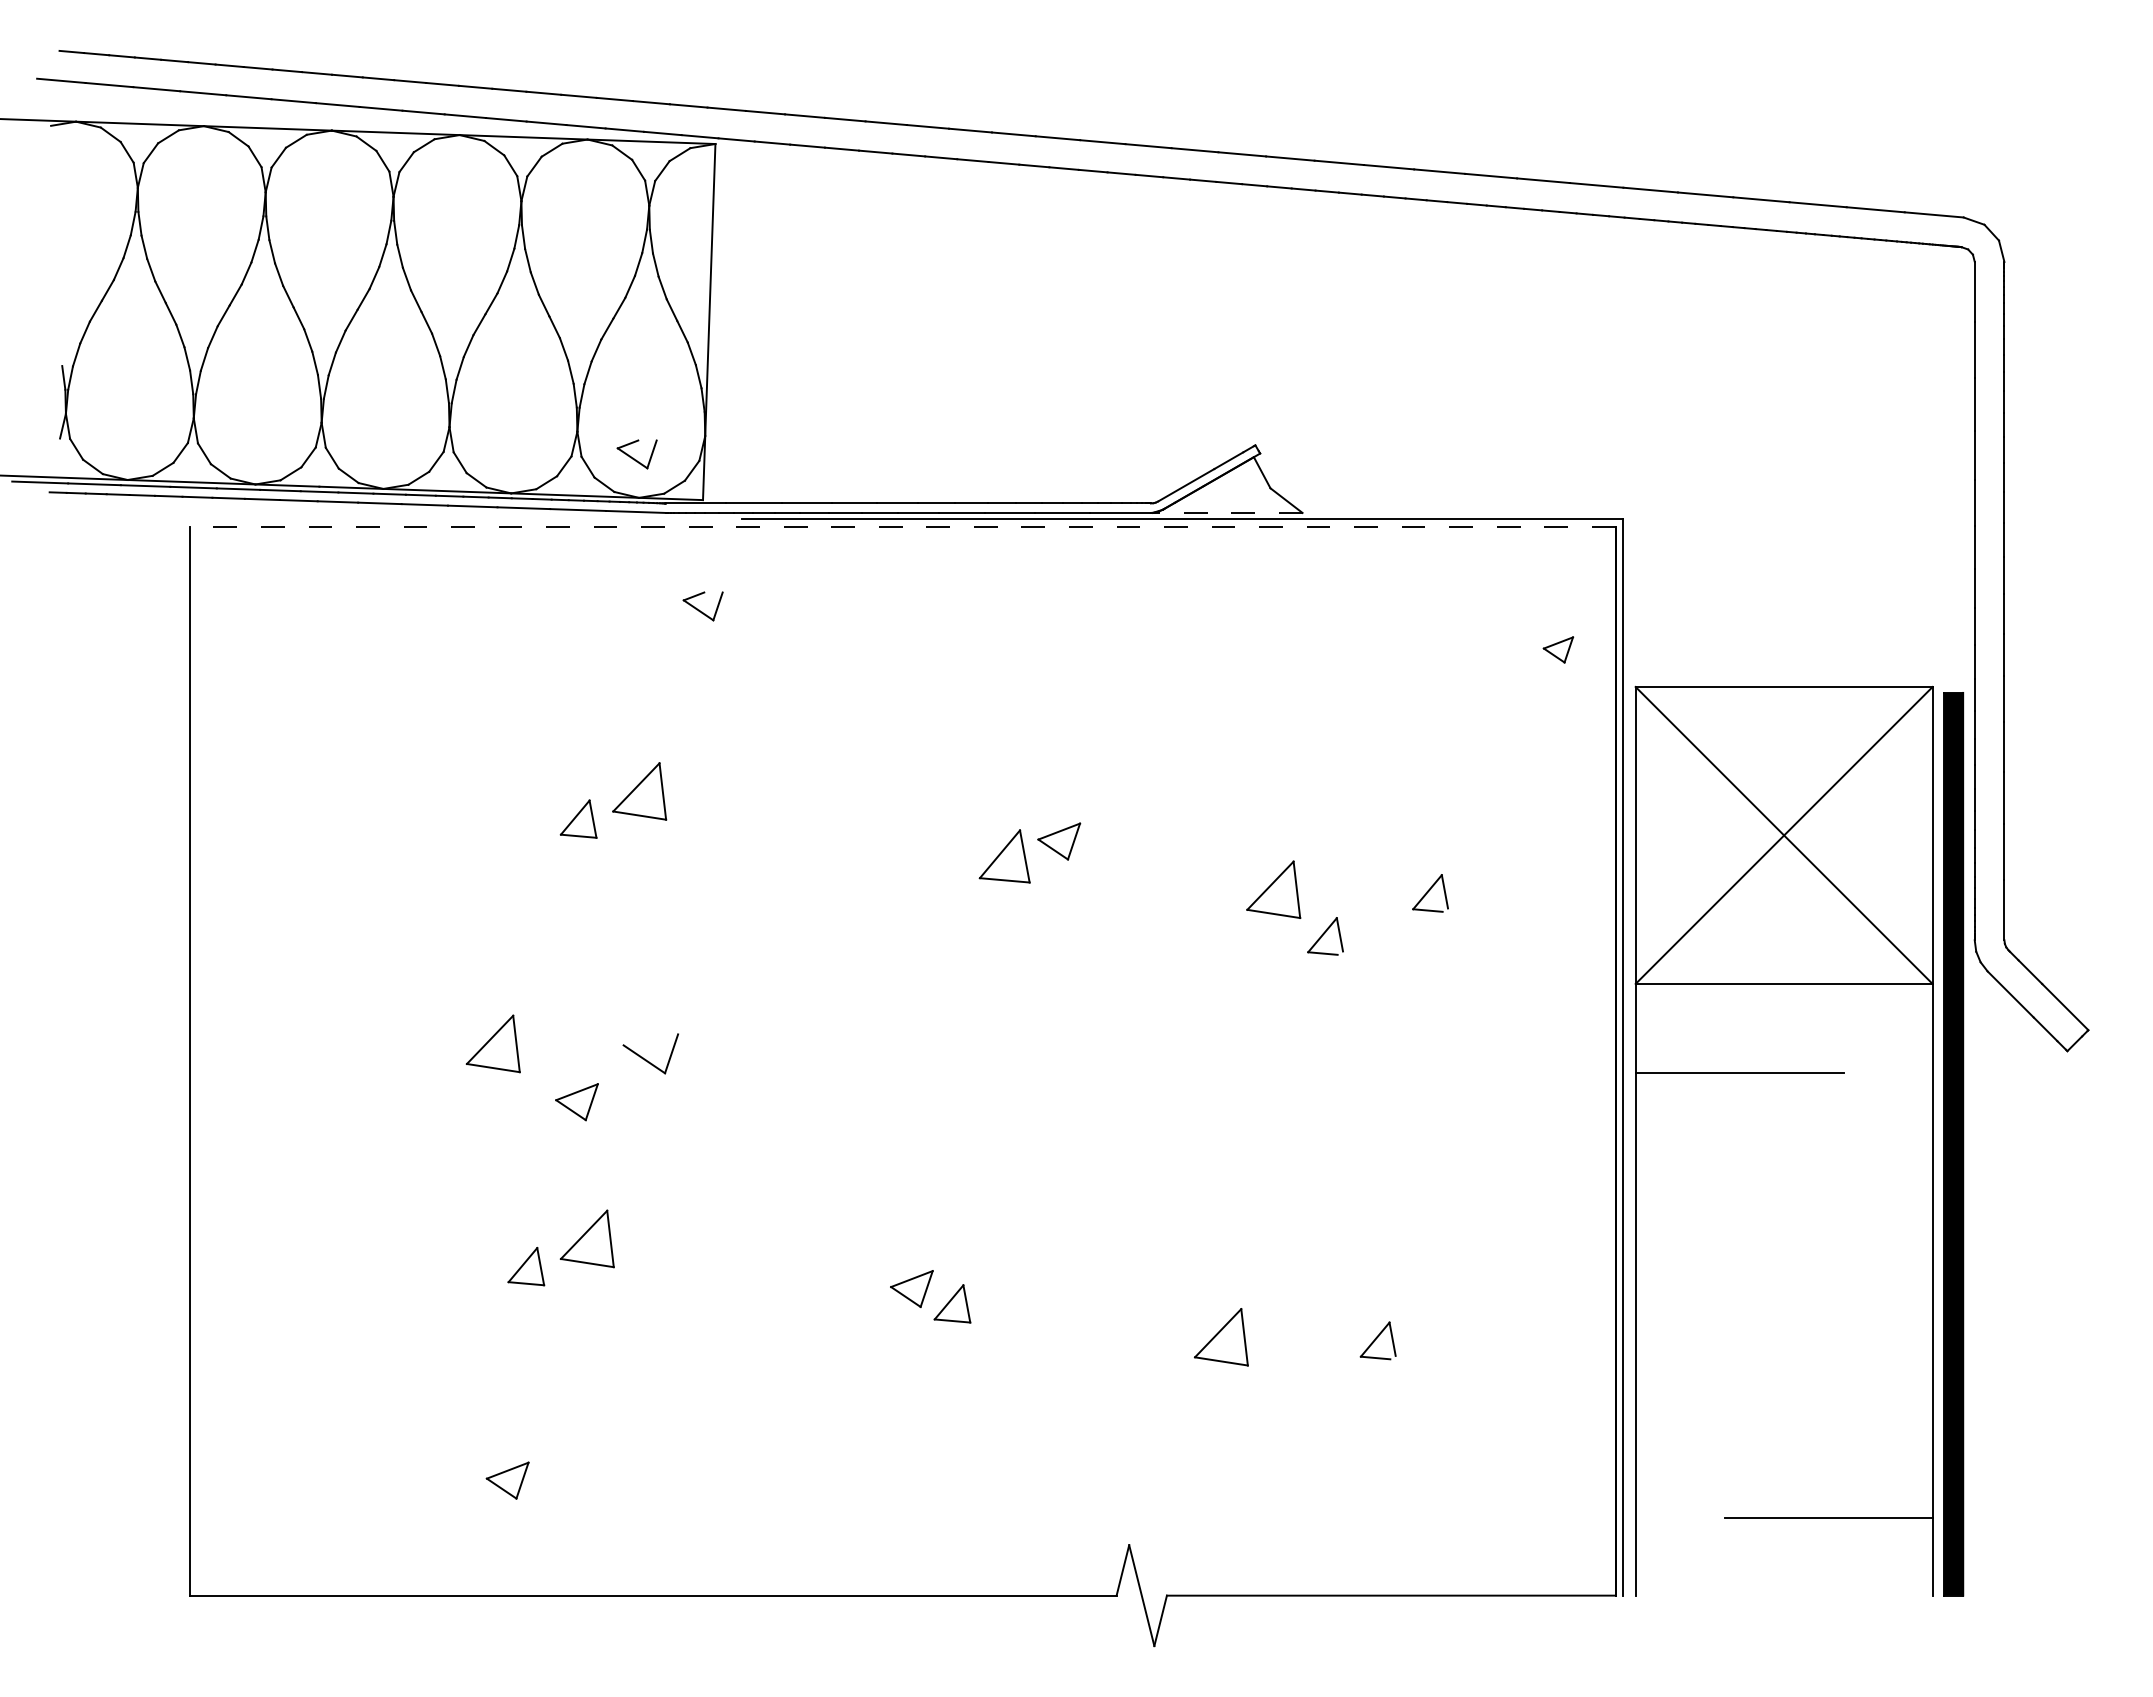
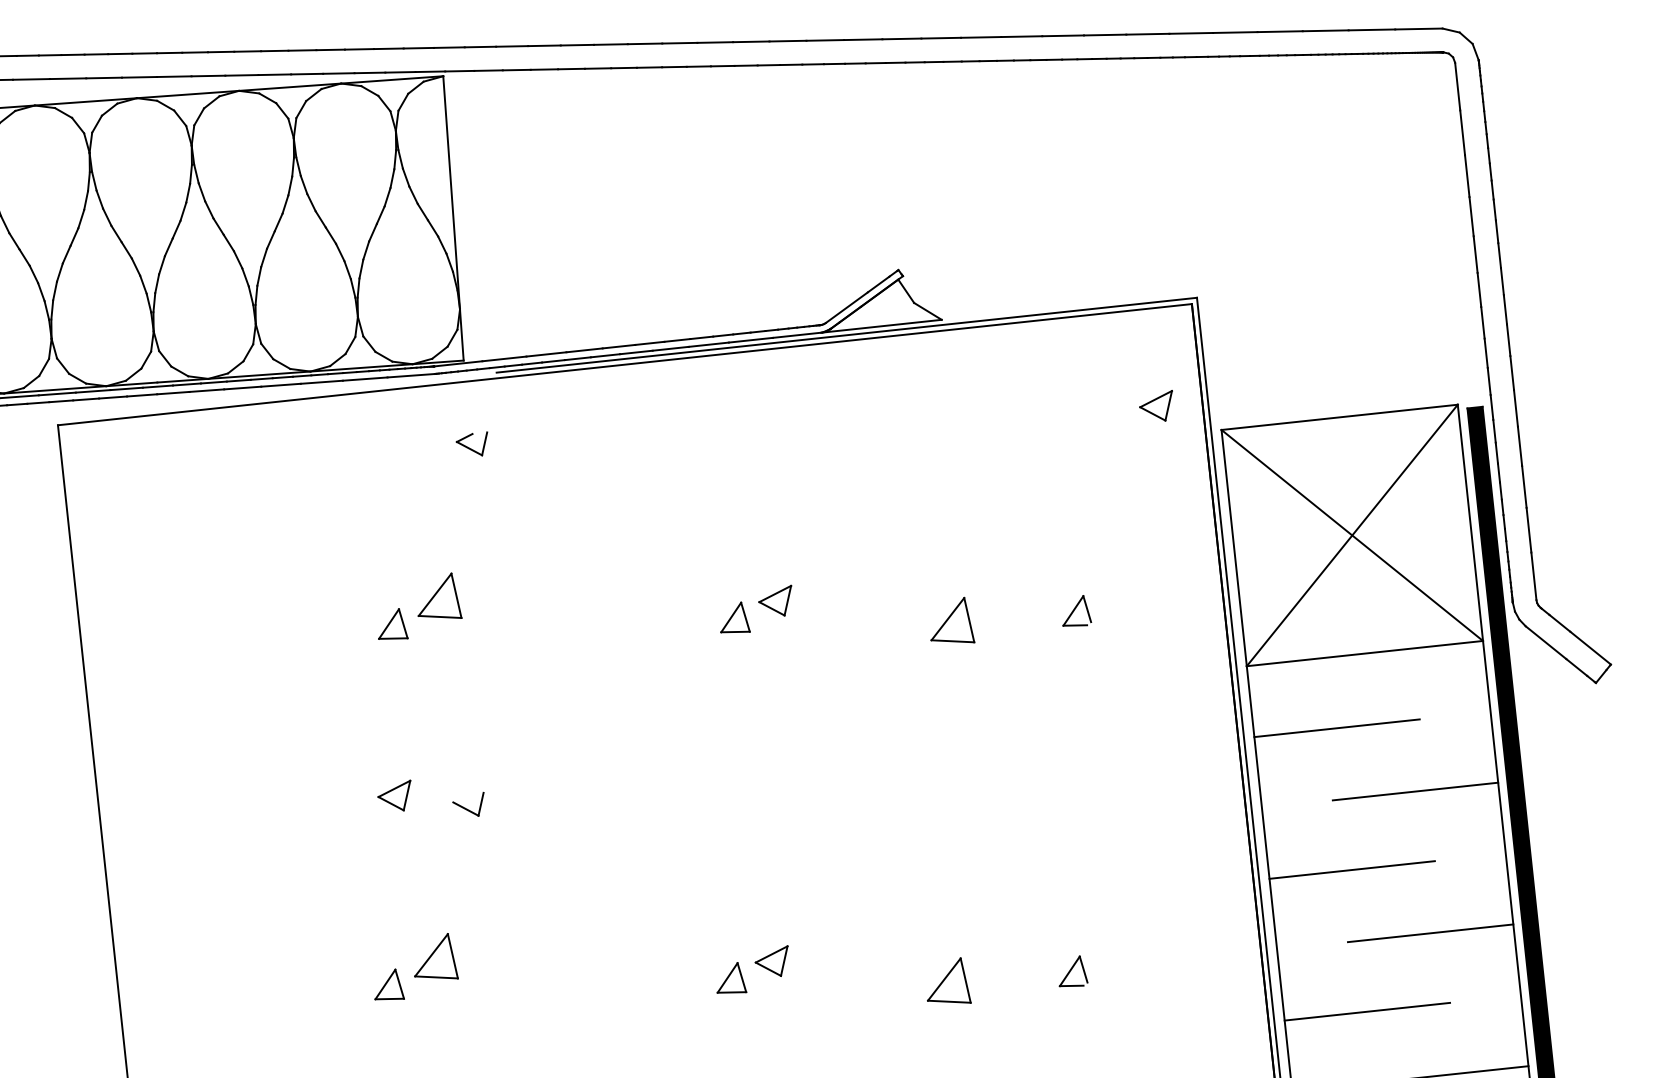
part: (636, 454) -> (406, 329), removed
line: (1227, 512) -> (881, 325), dashed -> solid
line: (902, 526) -> (624, 364), dashed -> solid
part: (1558, 649) -> (1156, 406), size x1.43
part: (1004, 856) -> (733, 618), size x0.71
part: (1325, 936) -> (996, 654), removed
part: (492, 1043) -> (342, 810), removed
part: (650, 1053) -> (468, 805), size x0.71
part: (576, 1102) -> (394, 797), moved
line: (1828, 1162) -> (1415, 791), added
line: (1739, 1251) -> (1352, 870), added
part: (911, 1288) -> (772, 962), moved
line: (1828, 1340) -> (1430, 933), added
line: (1739, 1429) -> (1367, 1011), added

